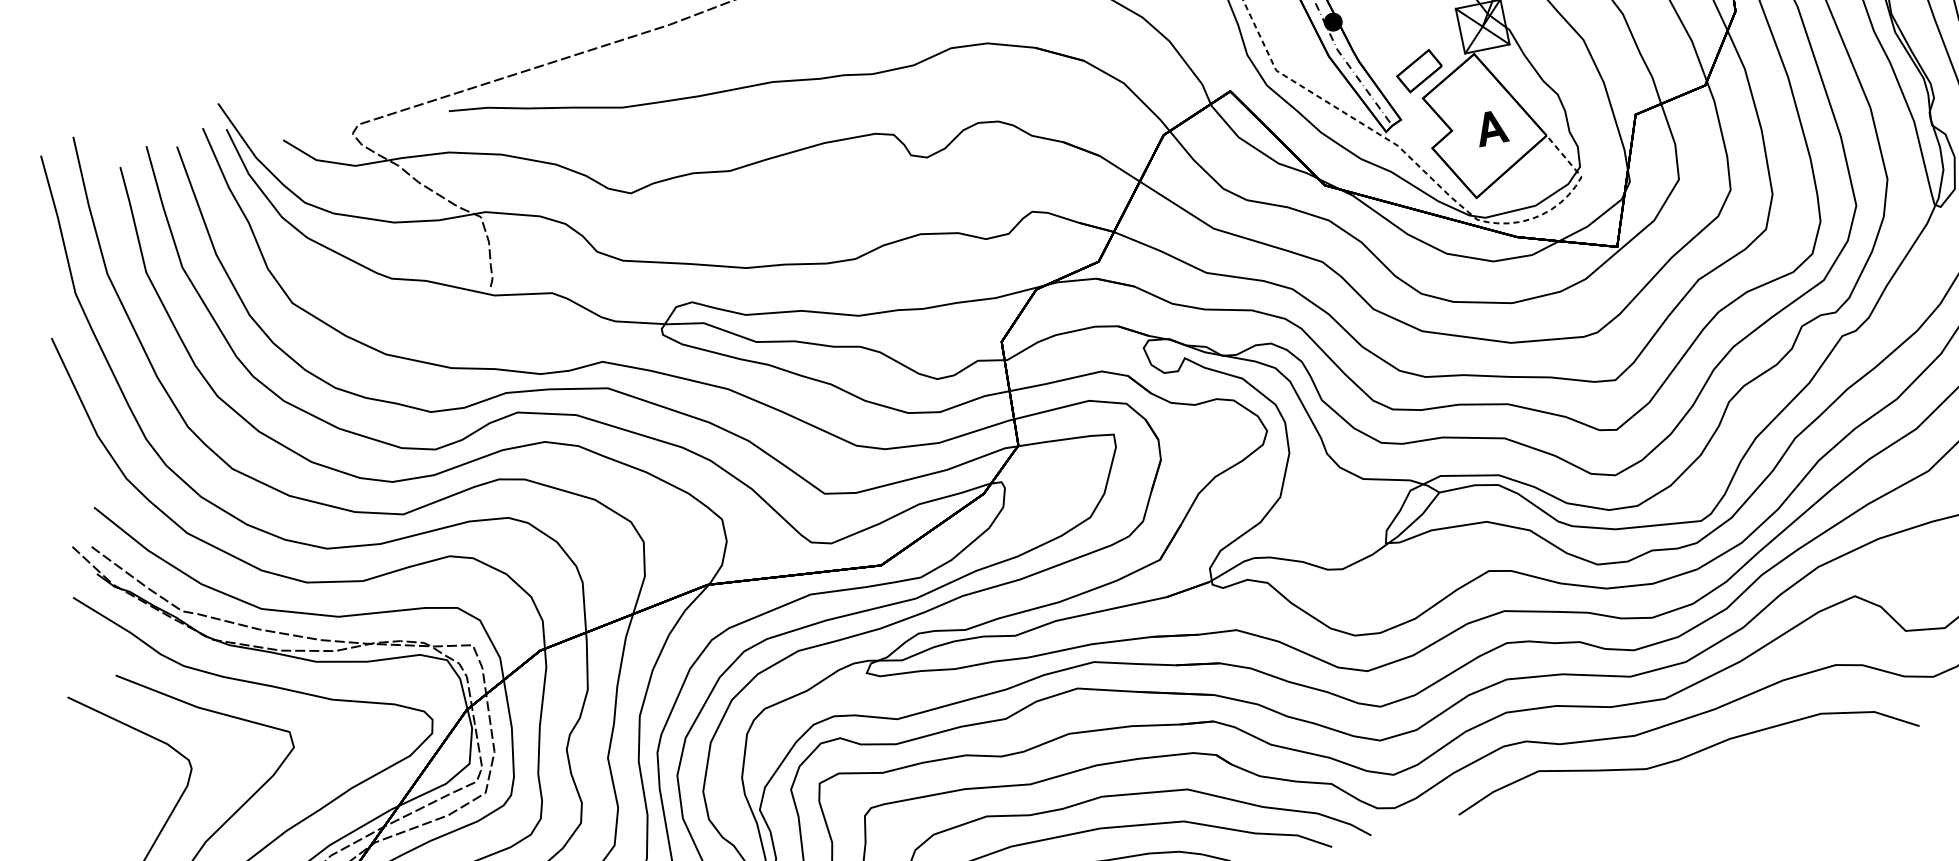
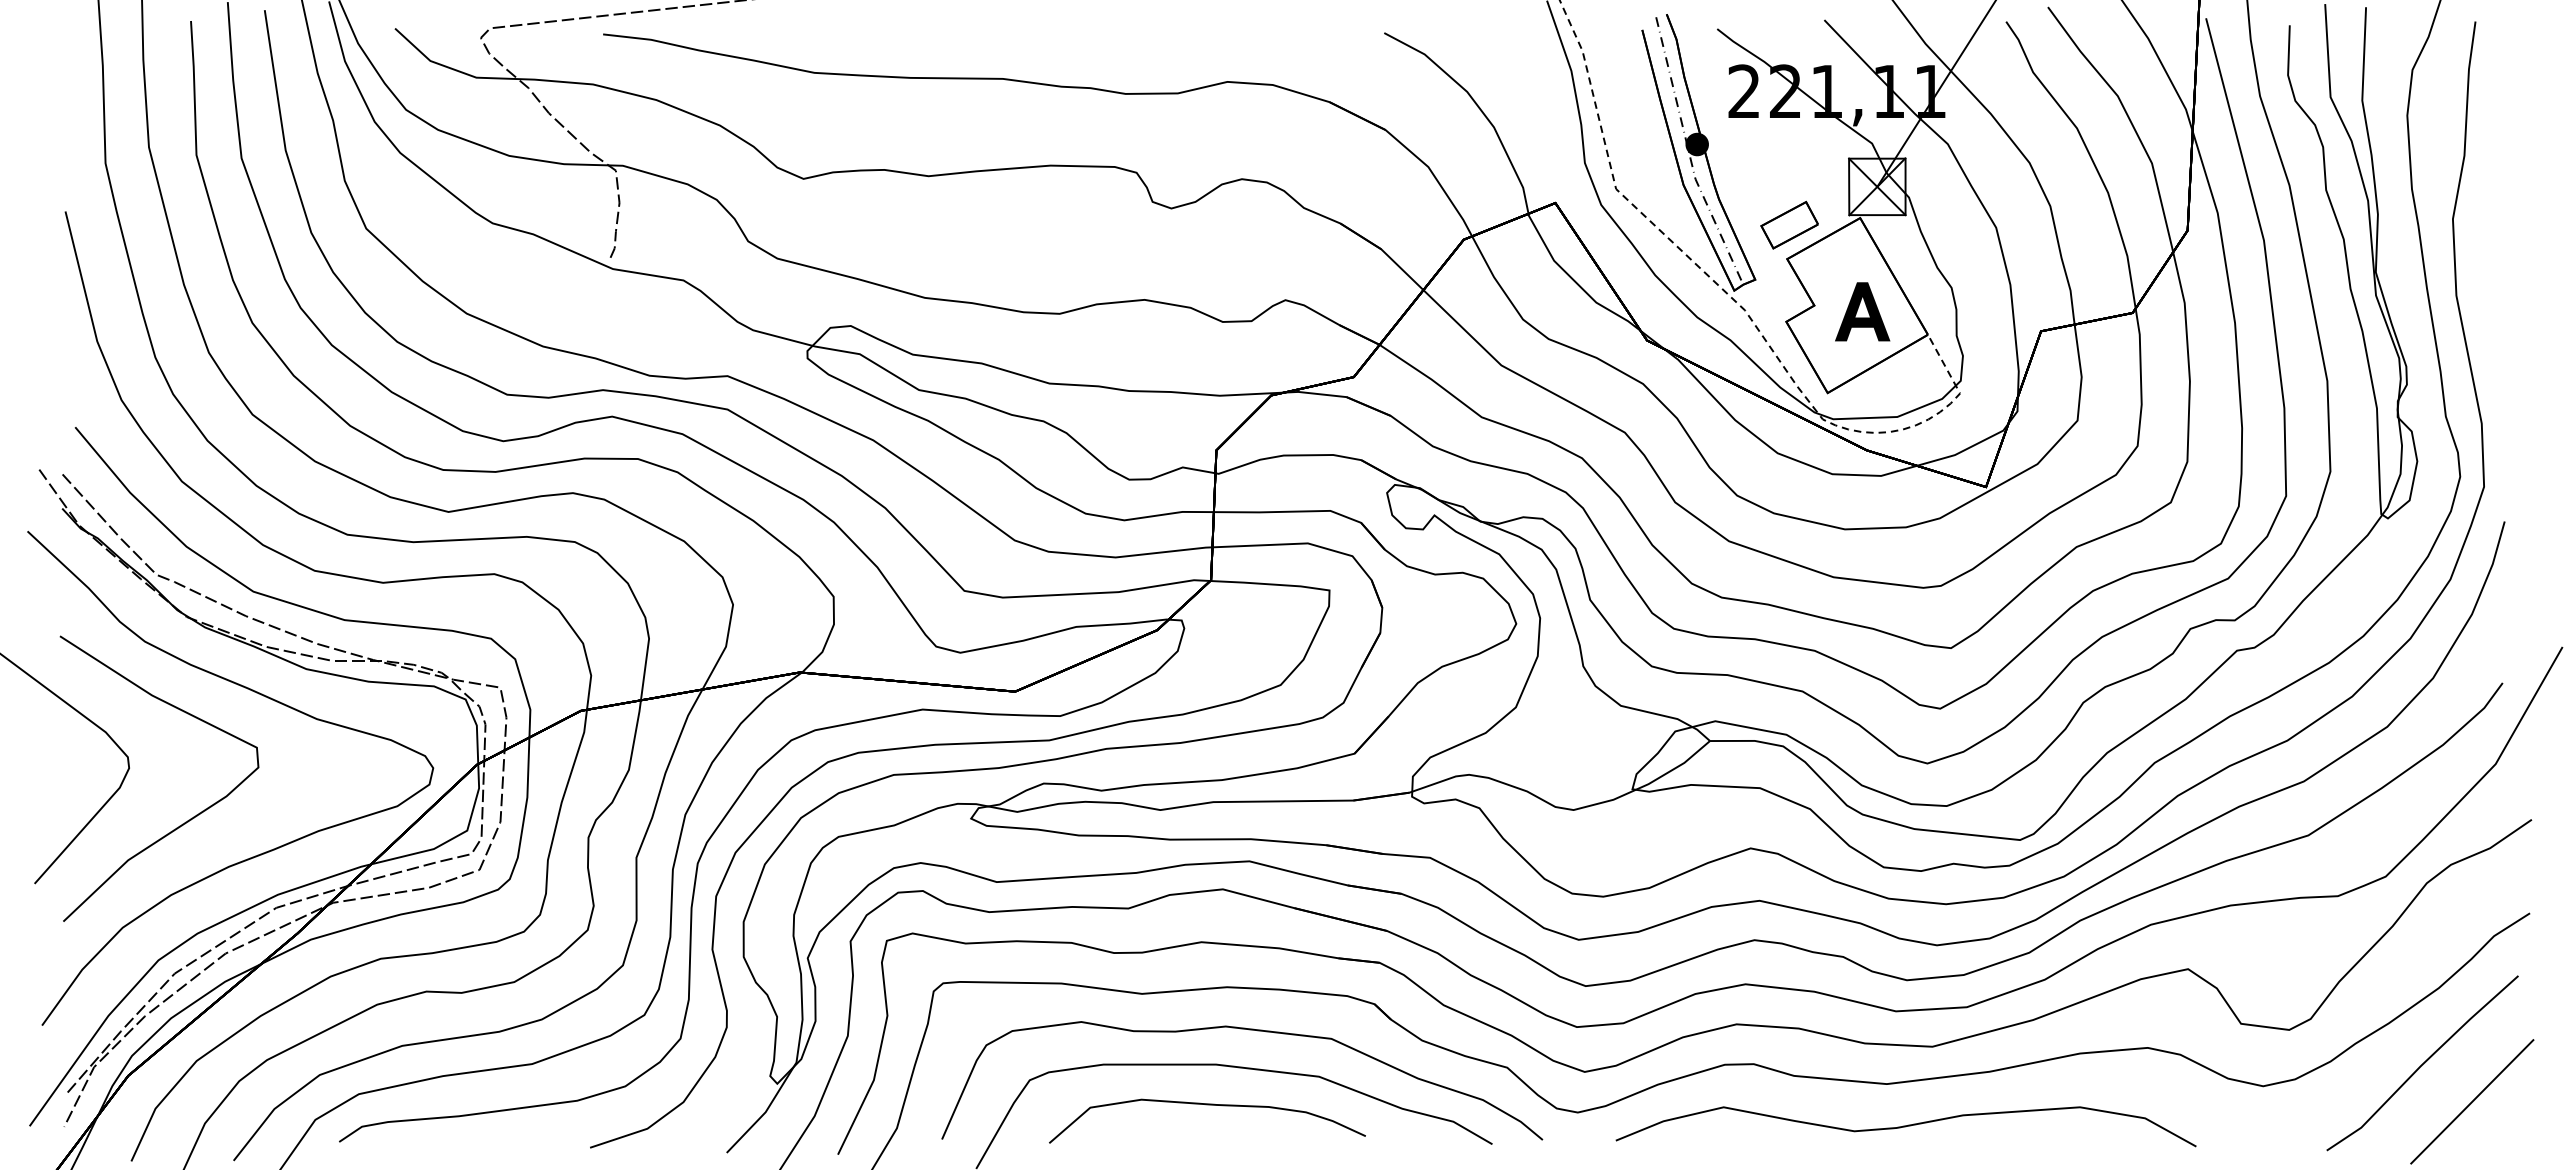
part: (1491, 127) -> (1862, 311), size x1.43
curve: (1685, 757) -> (1905, 1126), moved

